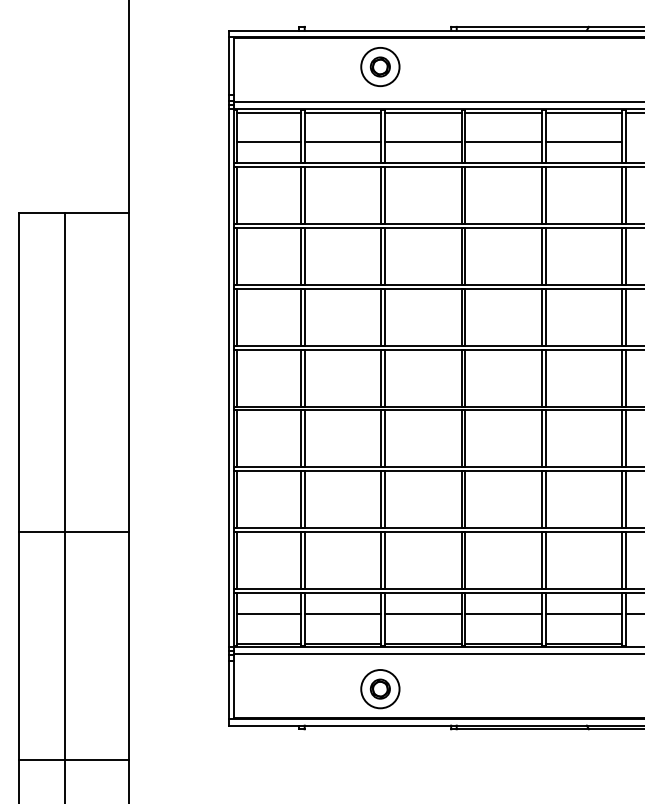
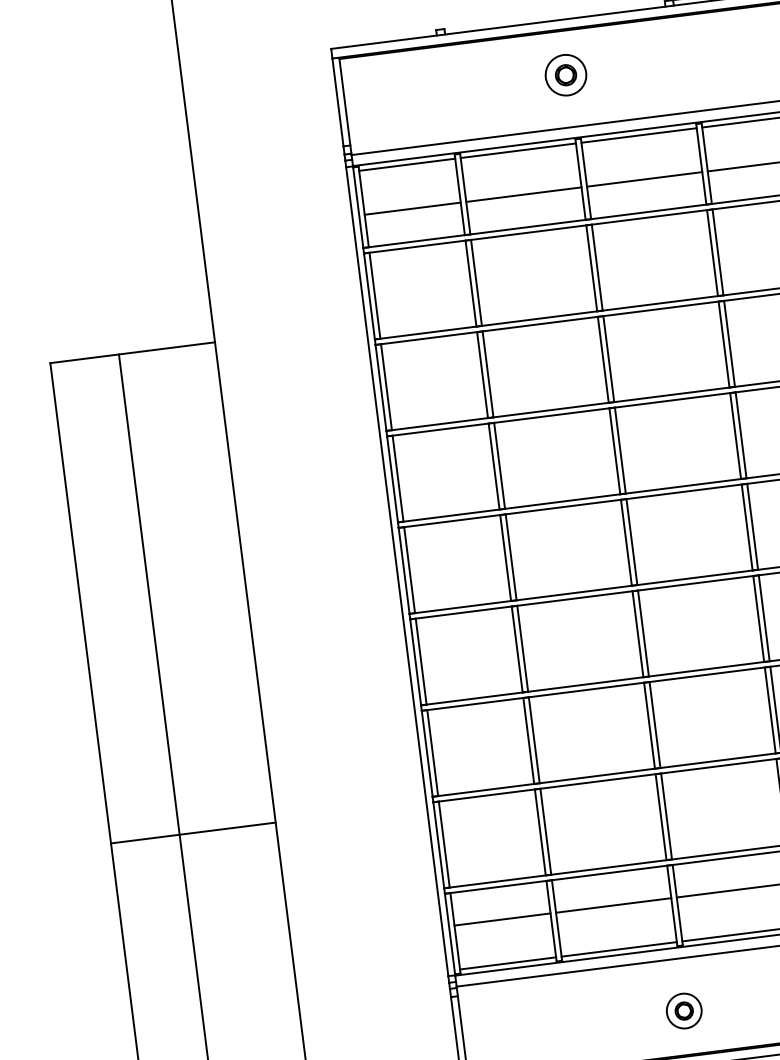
part: (380, 67) -> (566, 75), size x0.7
part: (380, 689) -> (684, 1011), size x0.6

